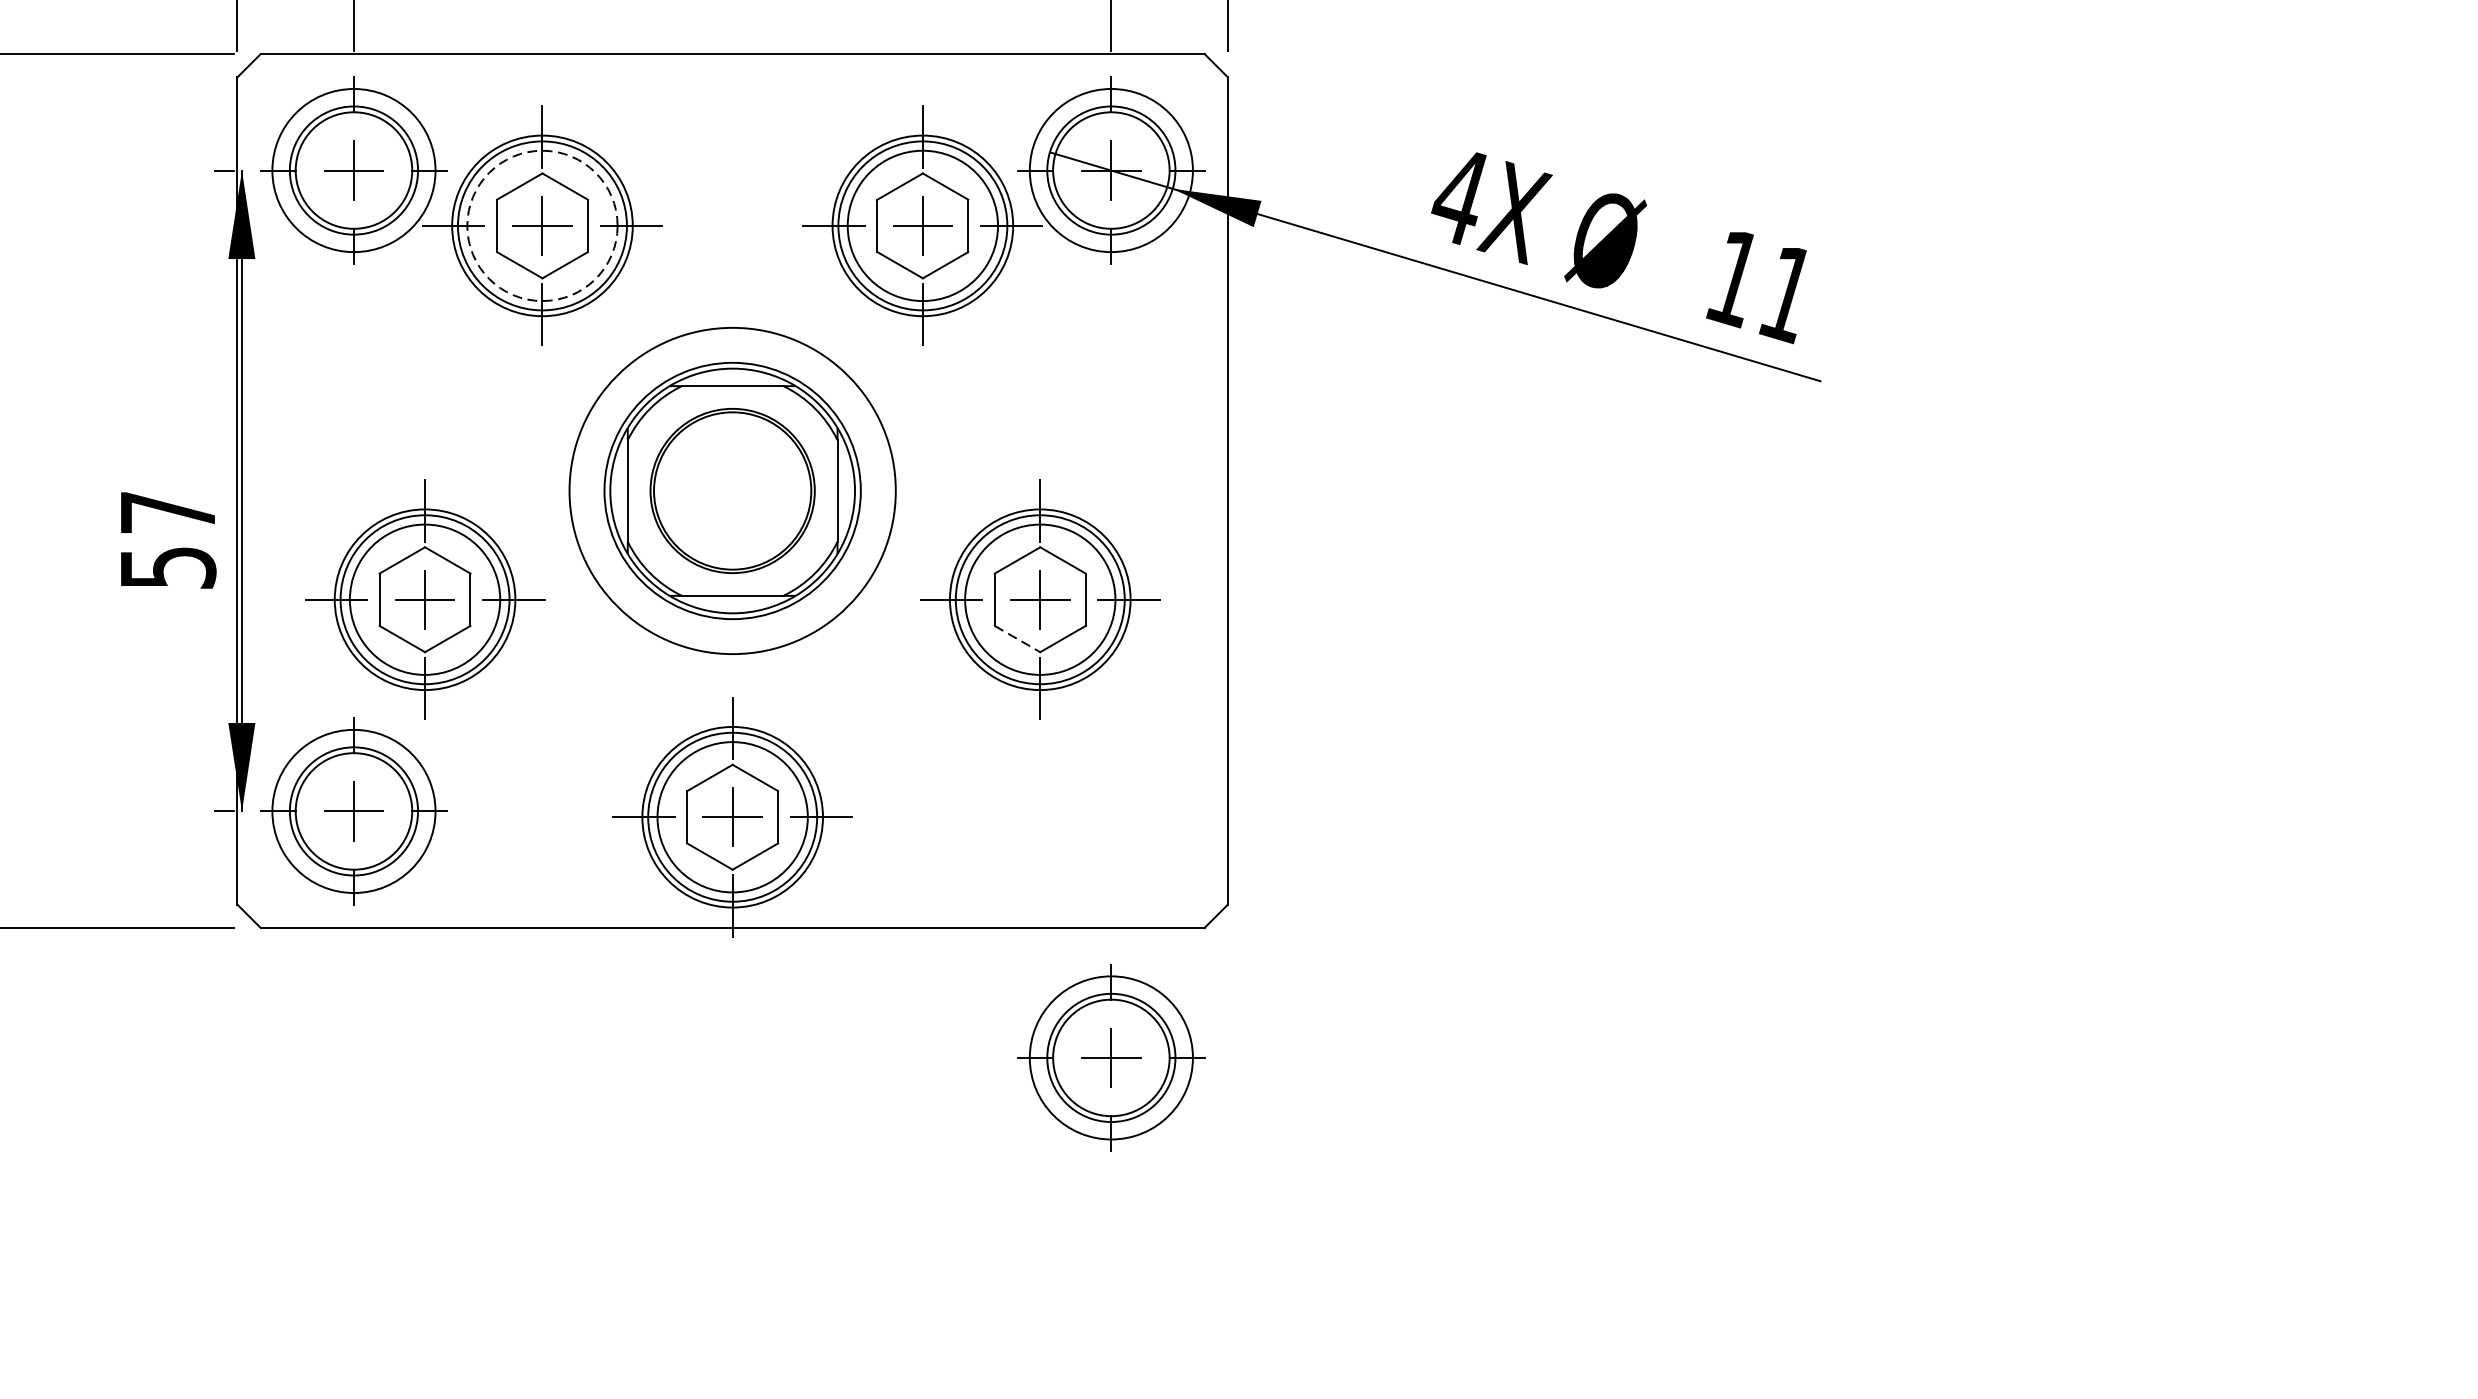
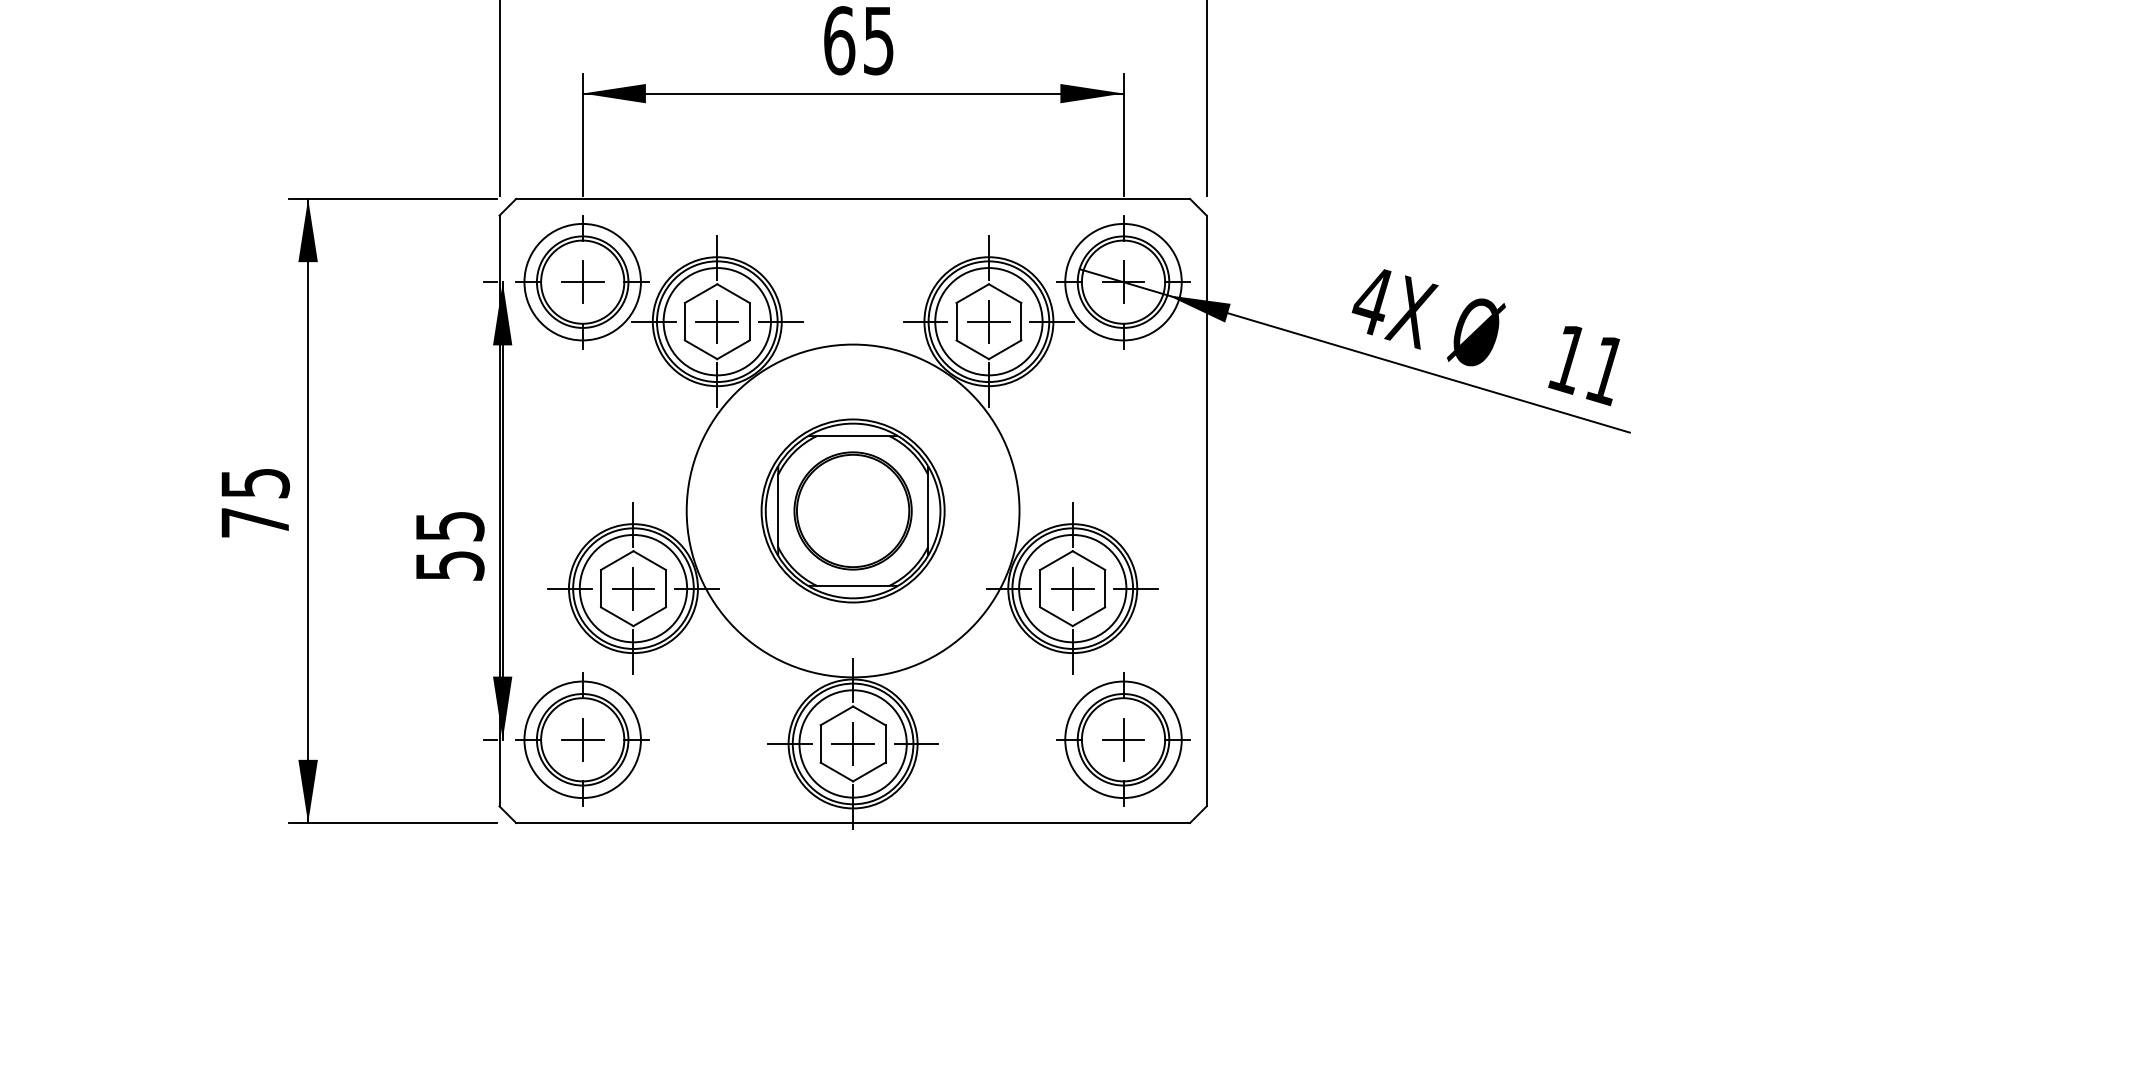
circle: (541, 225) -> (716, 321), dashed -> solid
circle: (731, 490) -> (852, 510), size x1.43
text: (168, 512) -> (450, 526), 57 -> 55
line: (1017, 638) -> (1056, 616), dashed -> solid
part: (1111, 1057) -> (1123, 739), moved

